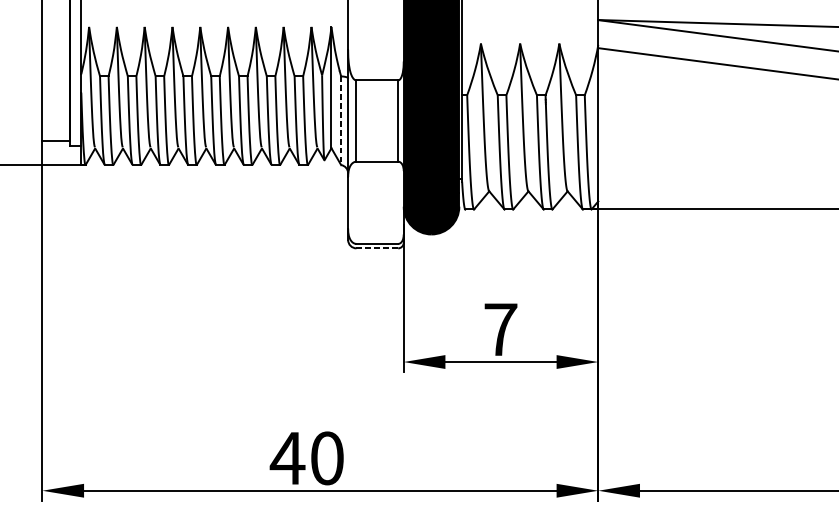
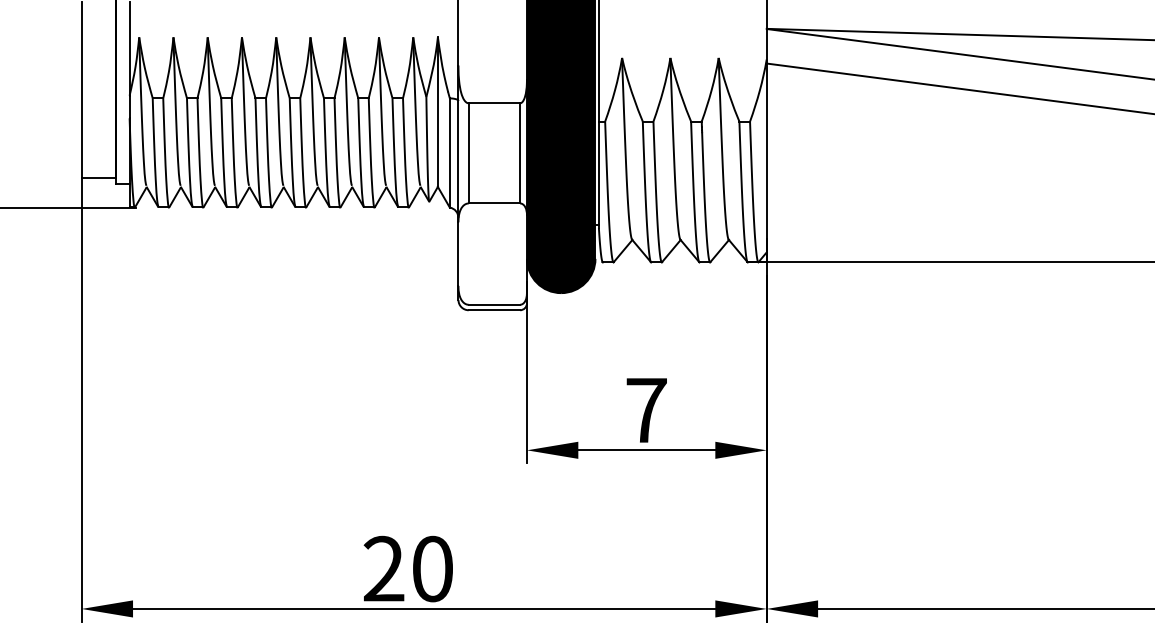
line: (340, 120) -> (449, 152), dashed -> solid
line: (377, 248) -> (494, 310), dashed -> solid
text: (287, 457) -> (383, 568), 40 -> 20

